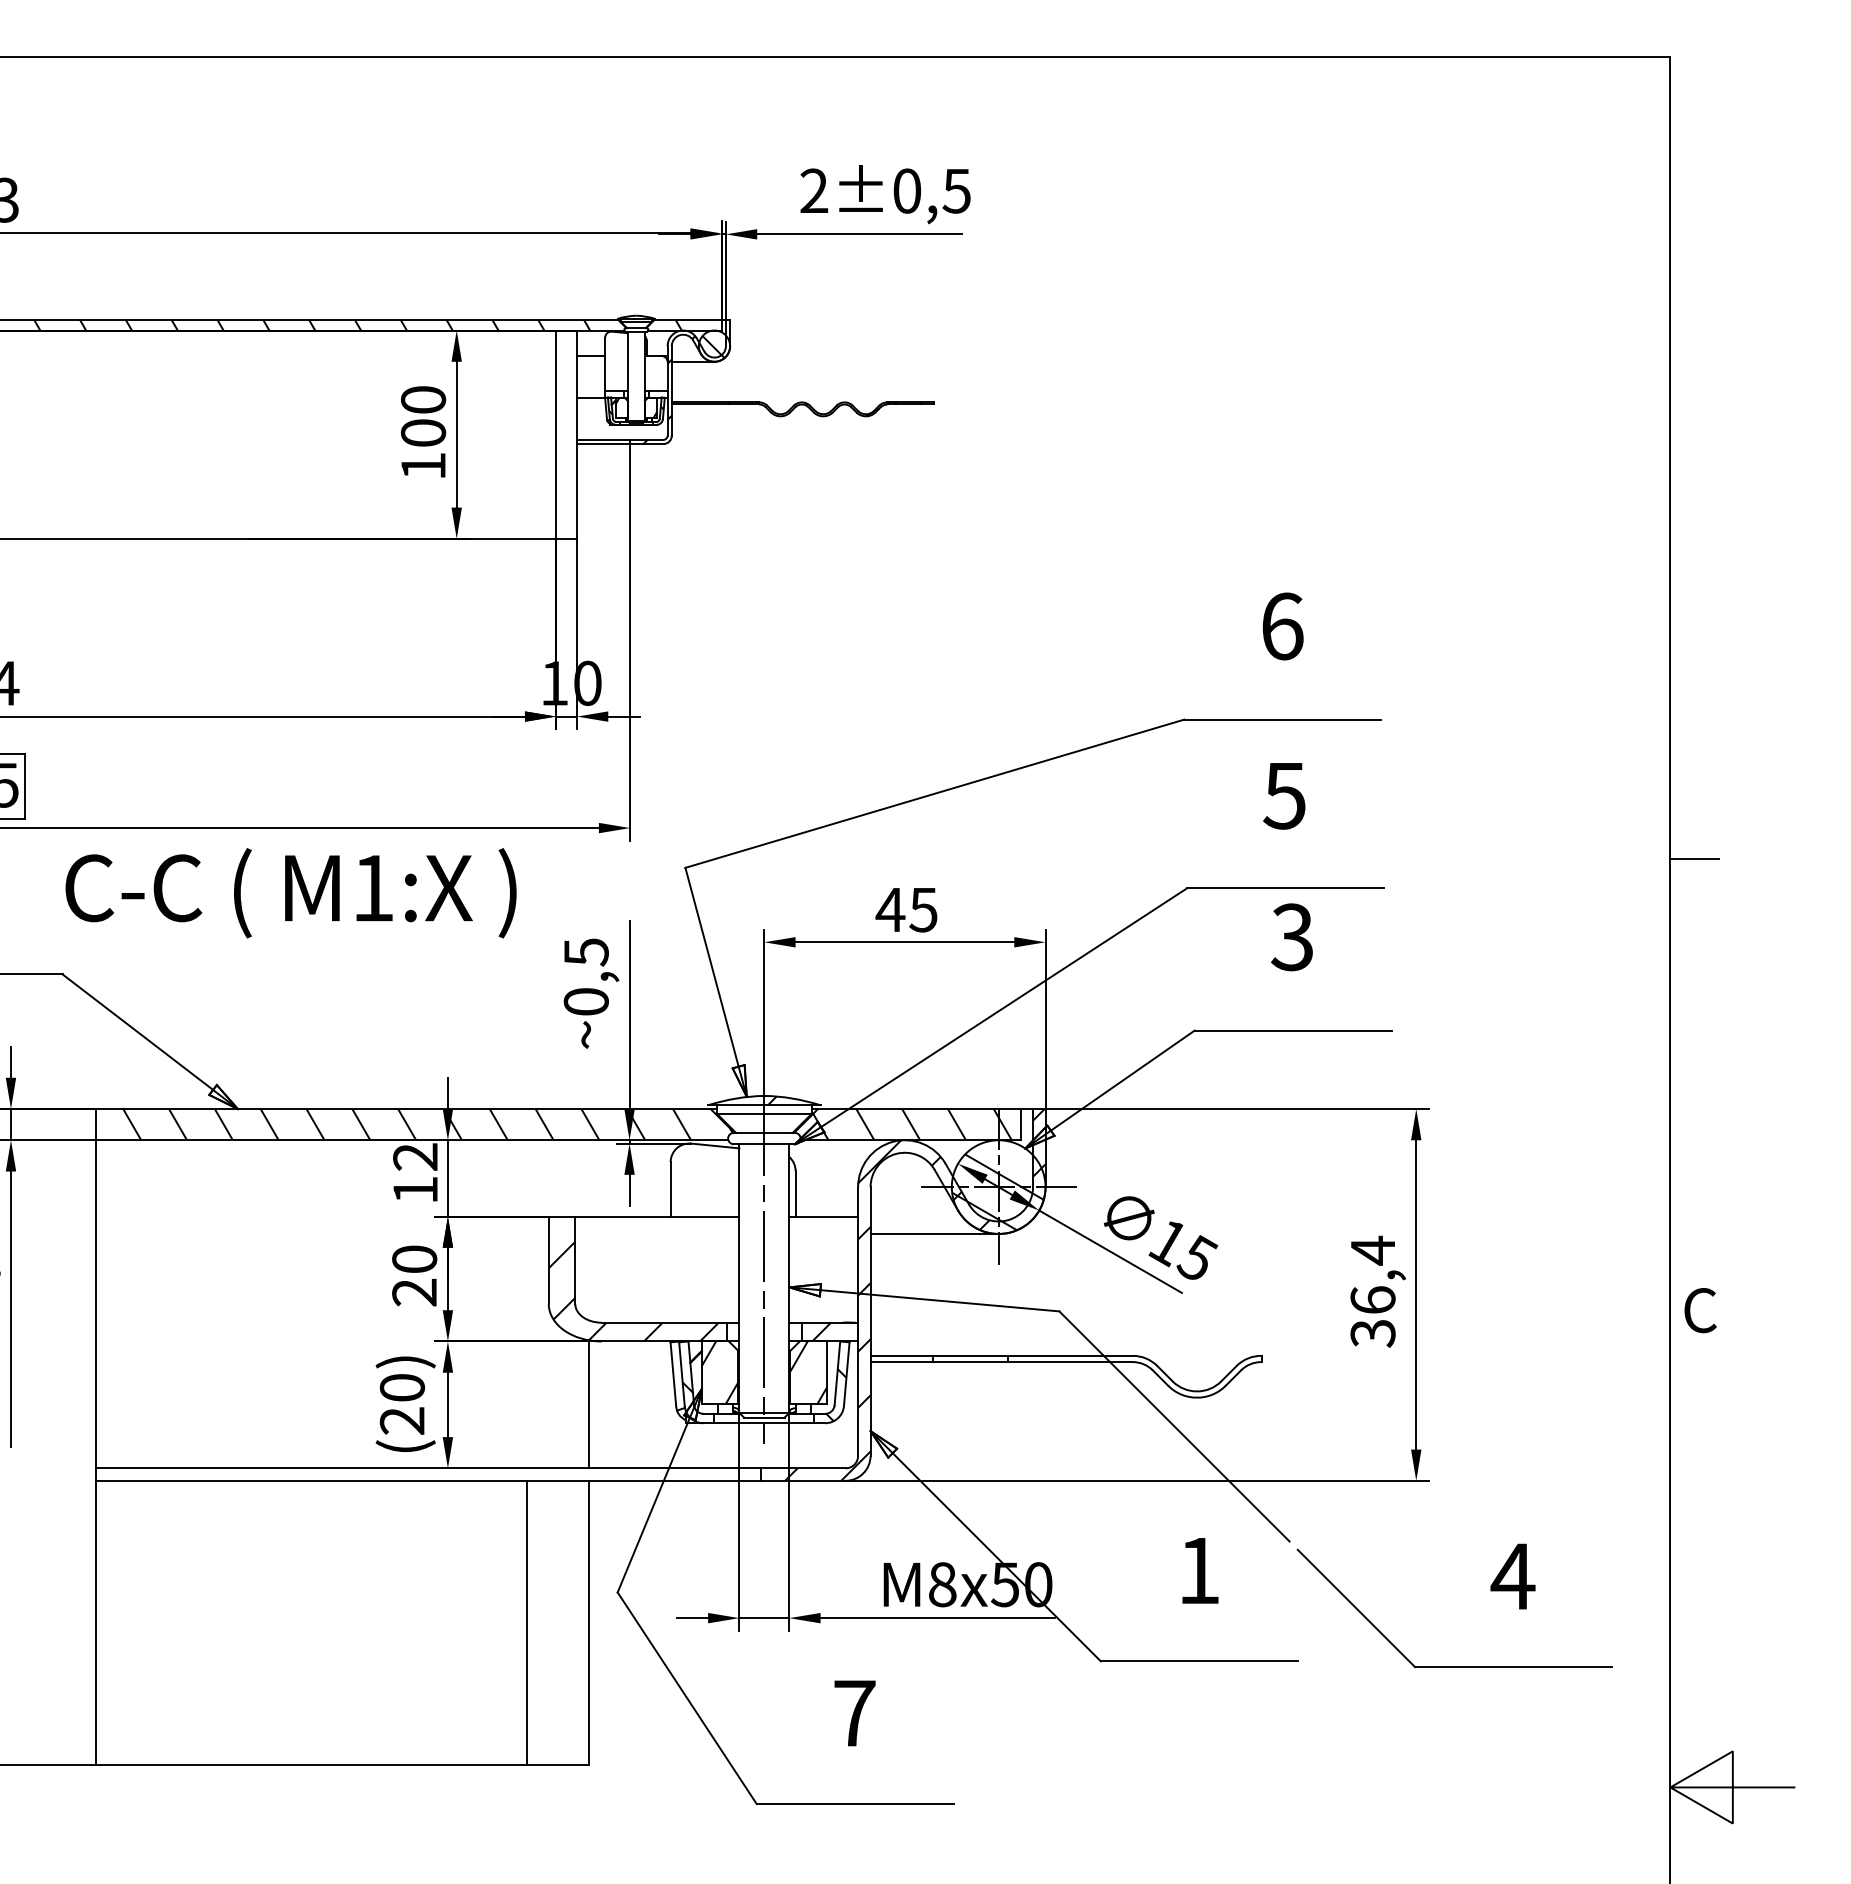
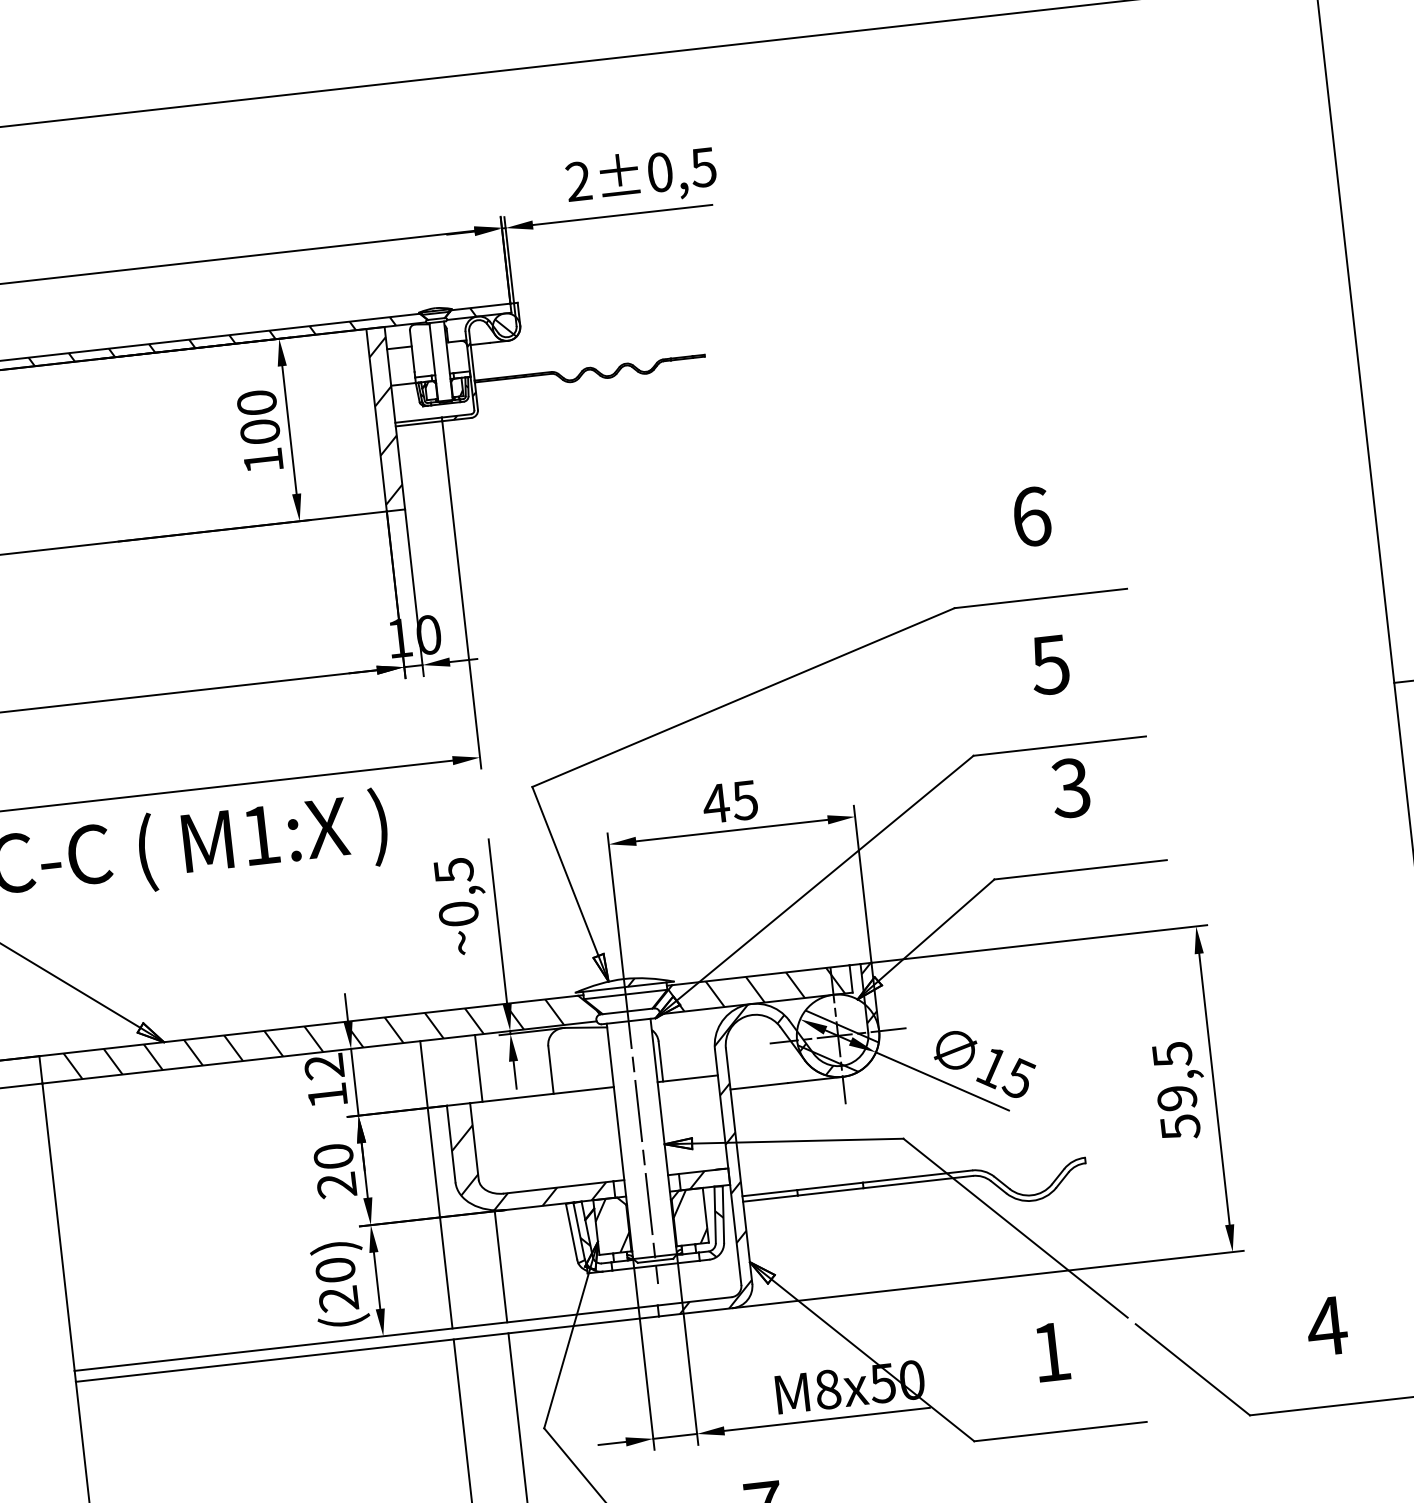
hatch: (566, 436) -> (385, 420), added
line: (589, 1178) -> (478, 1068), added
text: (1372, 1291) -> (1175, 1090), 36,4 -> 59,5
line: (526, 1304) -> (436, 1185), added

